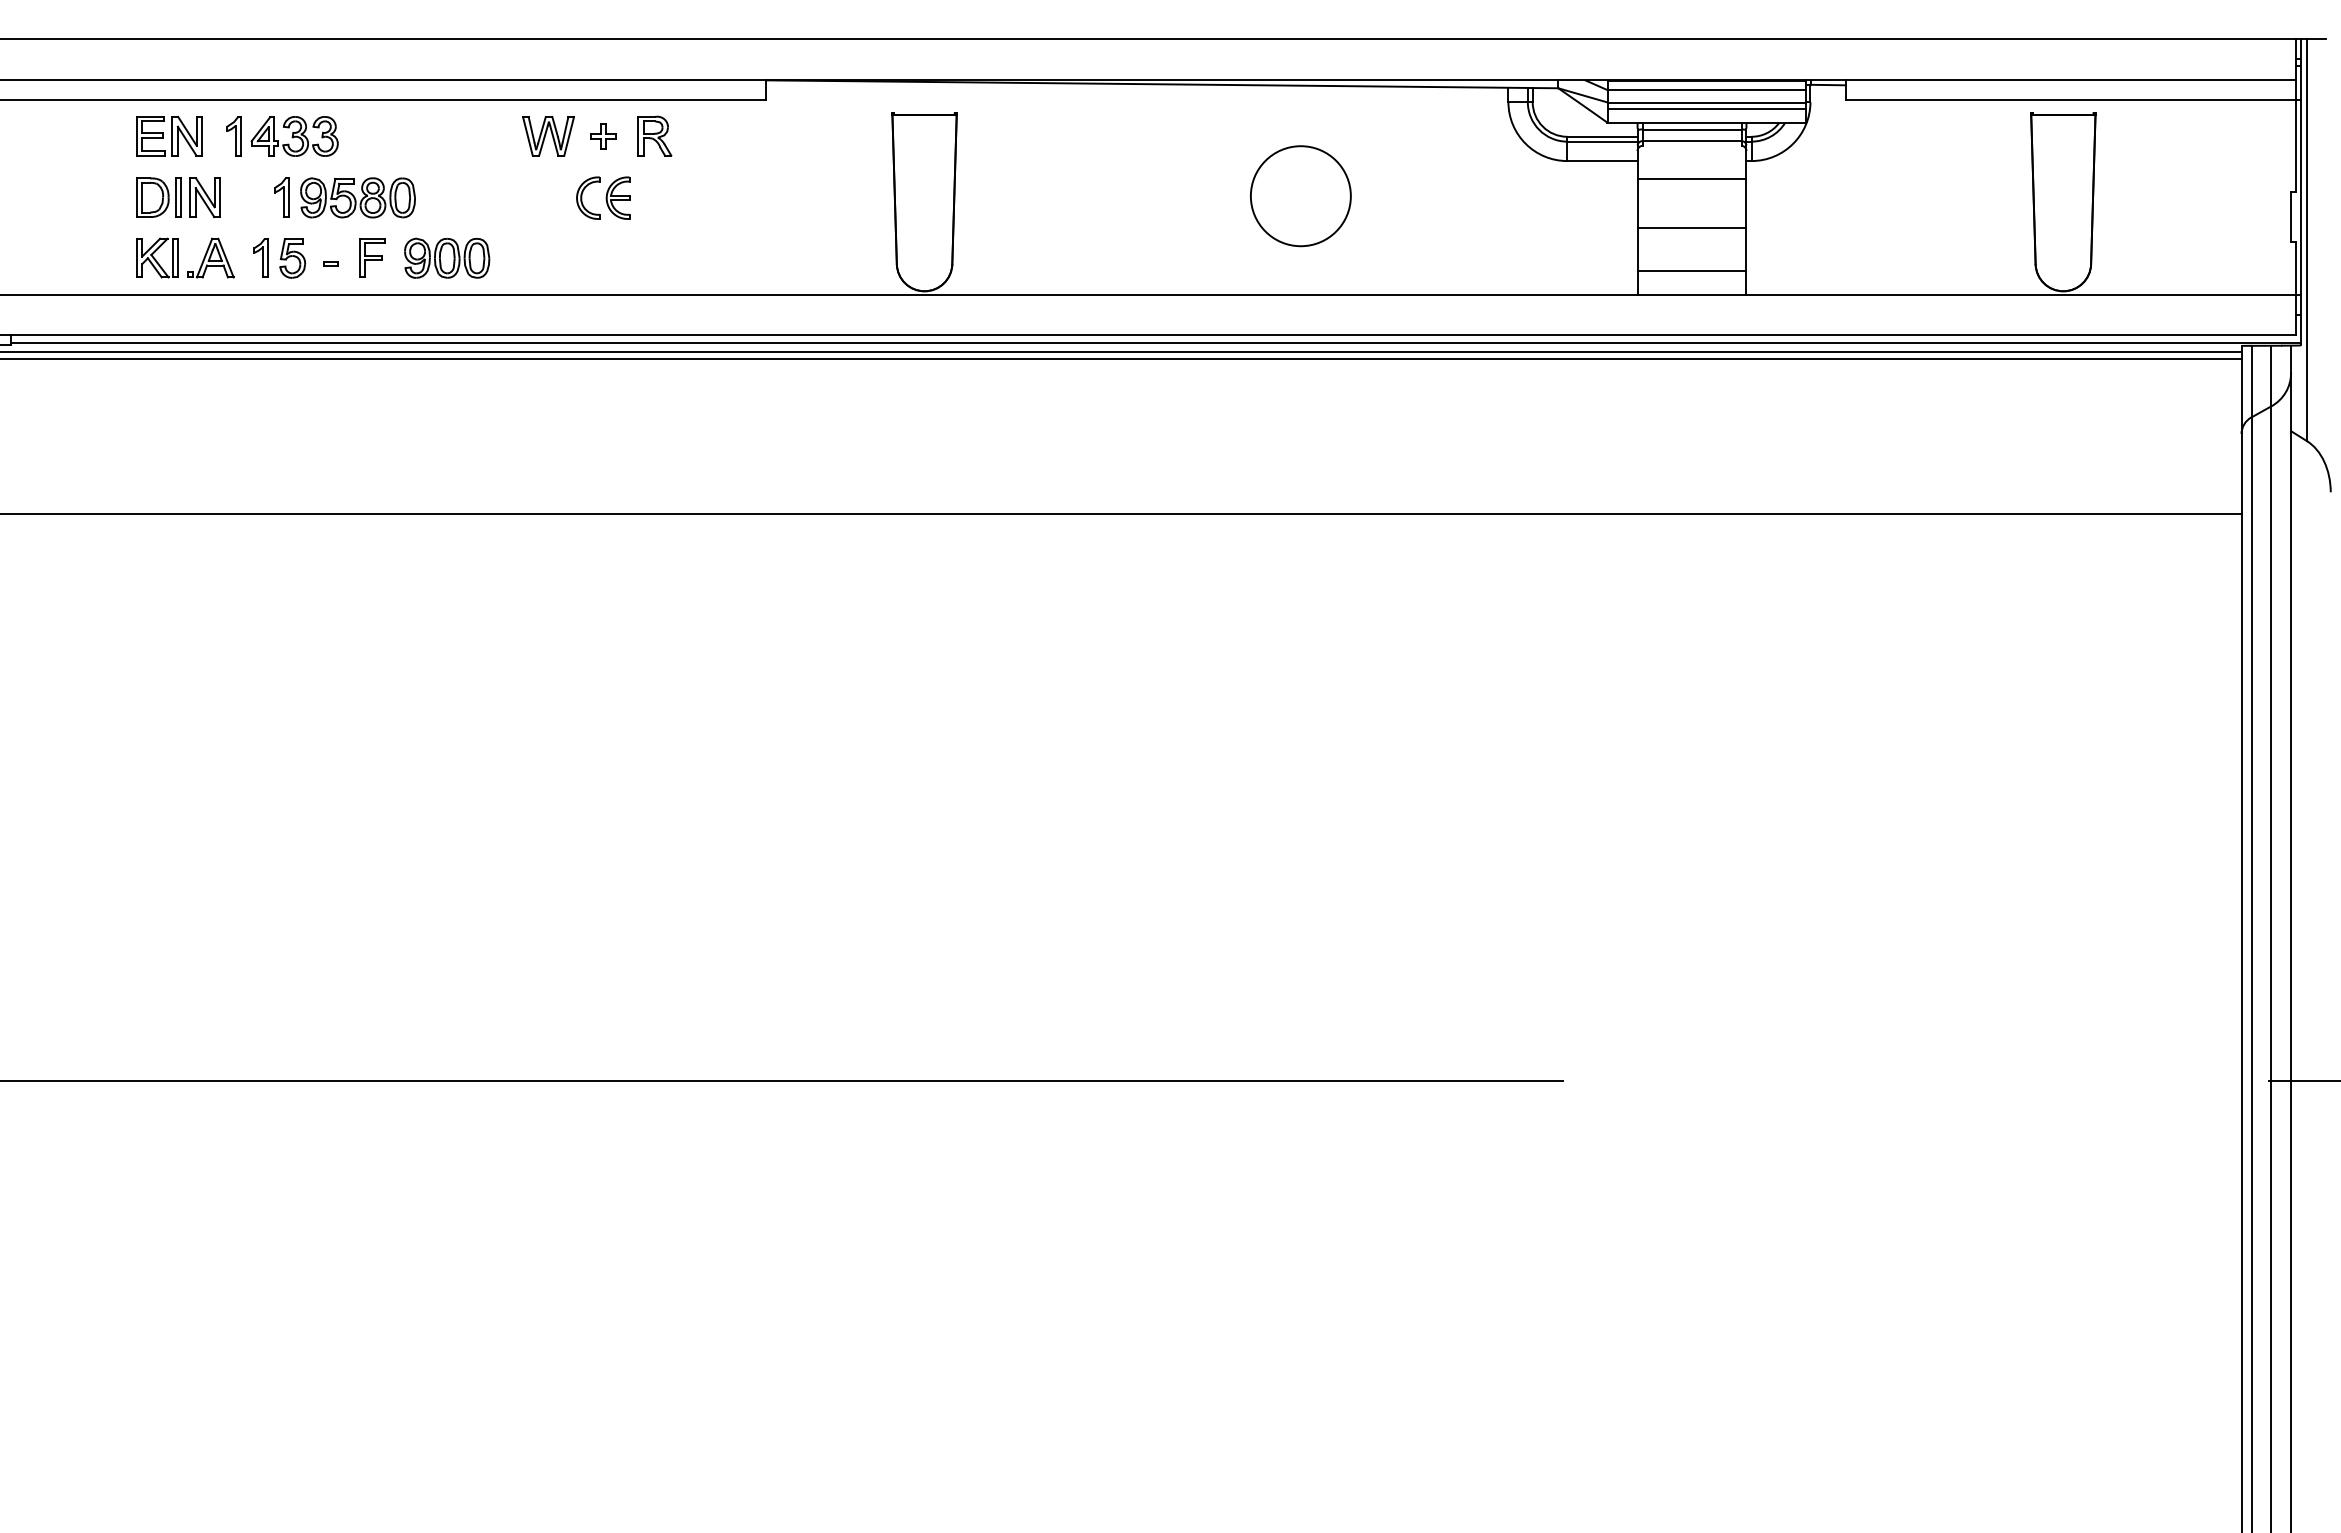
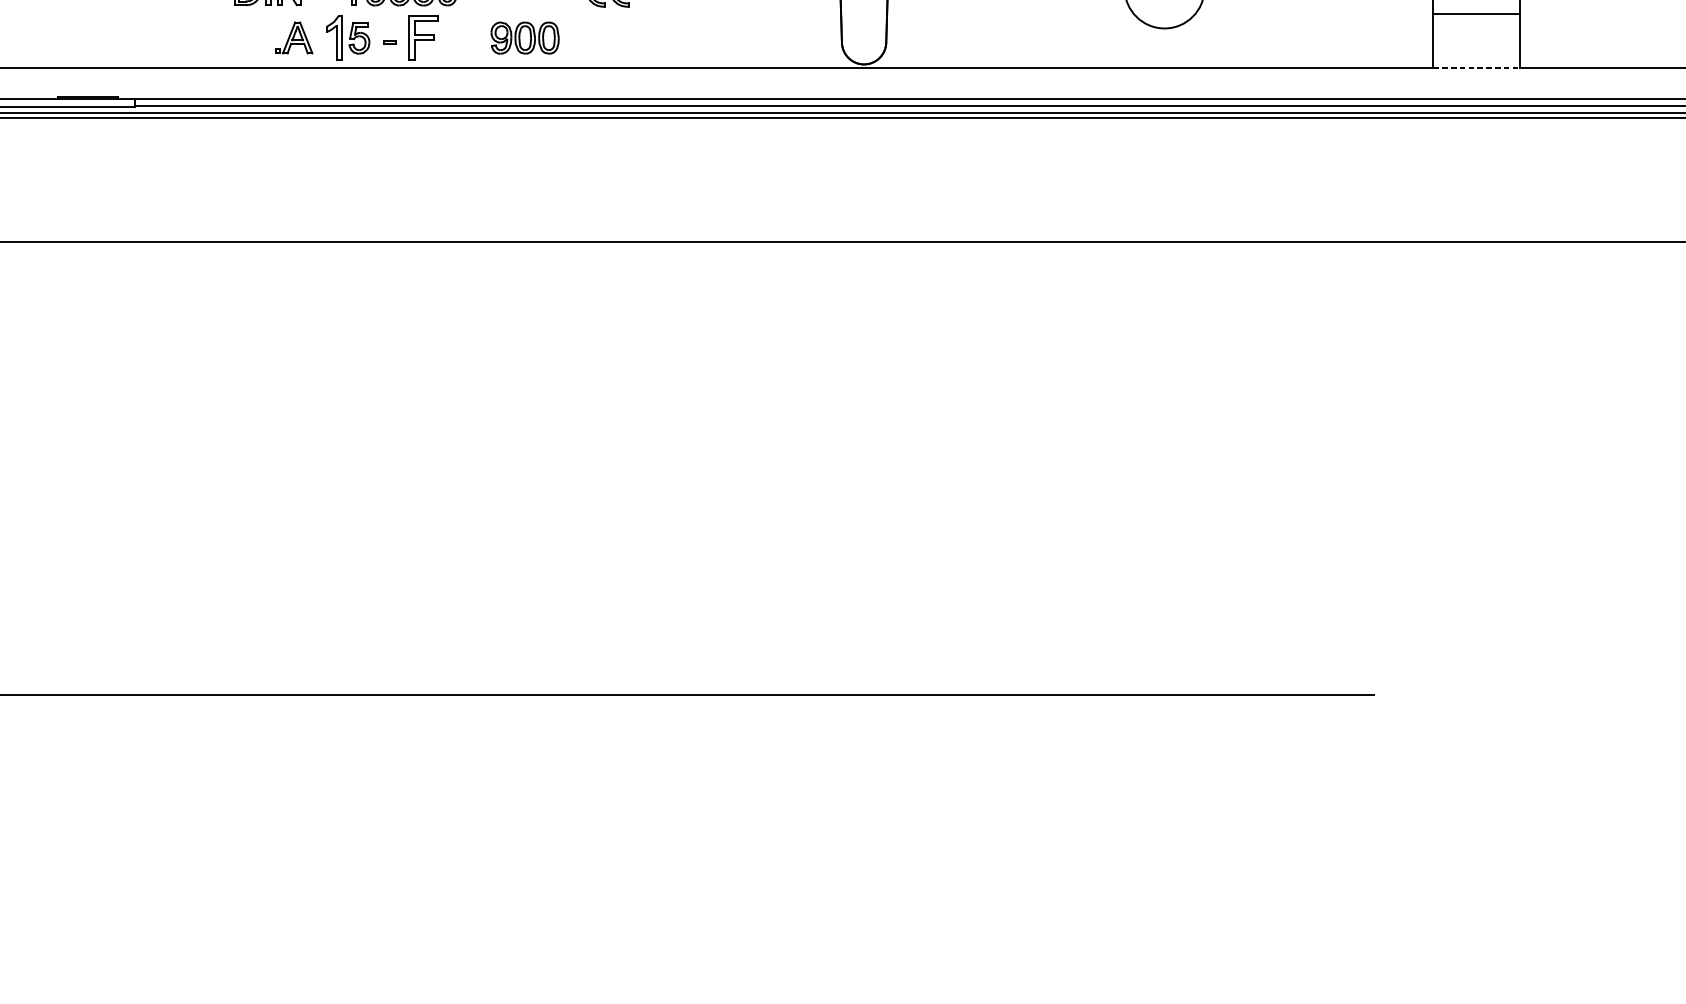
part: (157, 257) -> (251, 37), removed
part: (260, 257) -> (333, 37), size x1.4
part: (372, 257) -> (423, 37), size x1.4
part: (447, 257) -> (525, 37), moved
line: (1691, 270) -> (1476, 47), removed
line: (1692, 295) -> (1477, 67), solid -> dashed

